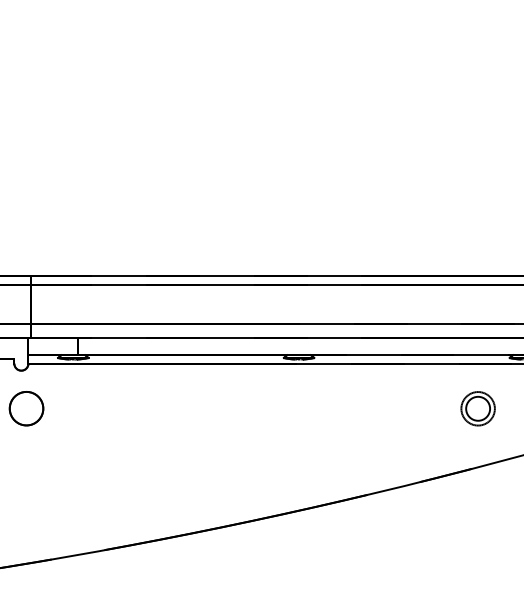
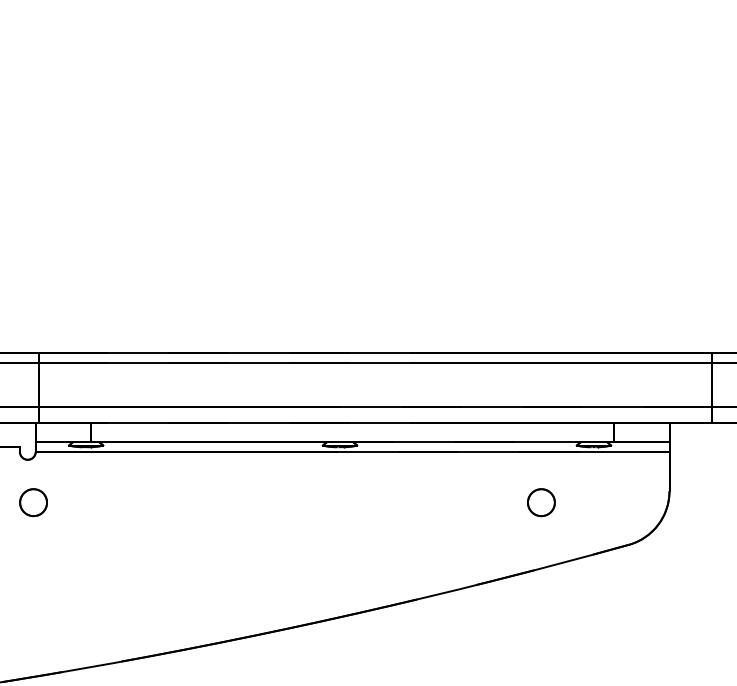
part: (26, 408) -> (33, 502), size x0.71
circle: (477, 408) -> (540, 502), size x0.71

